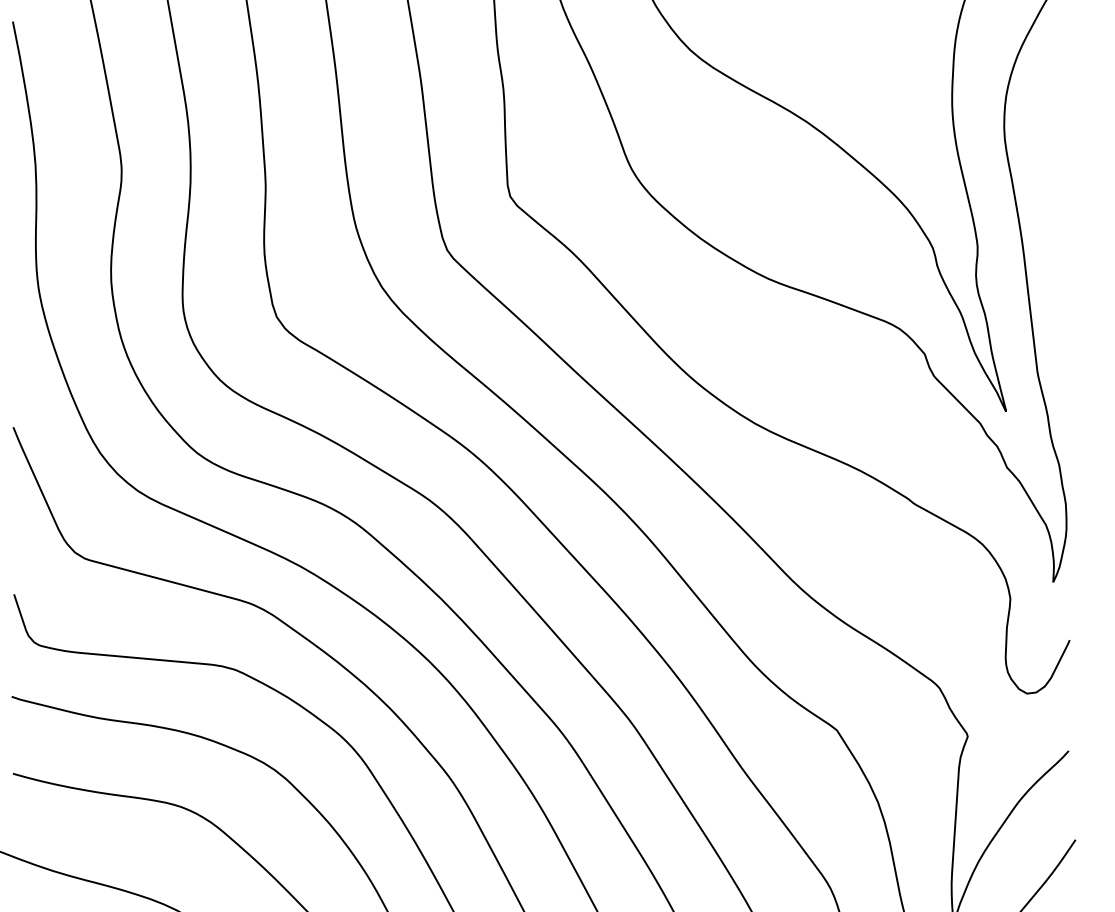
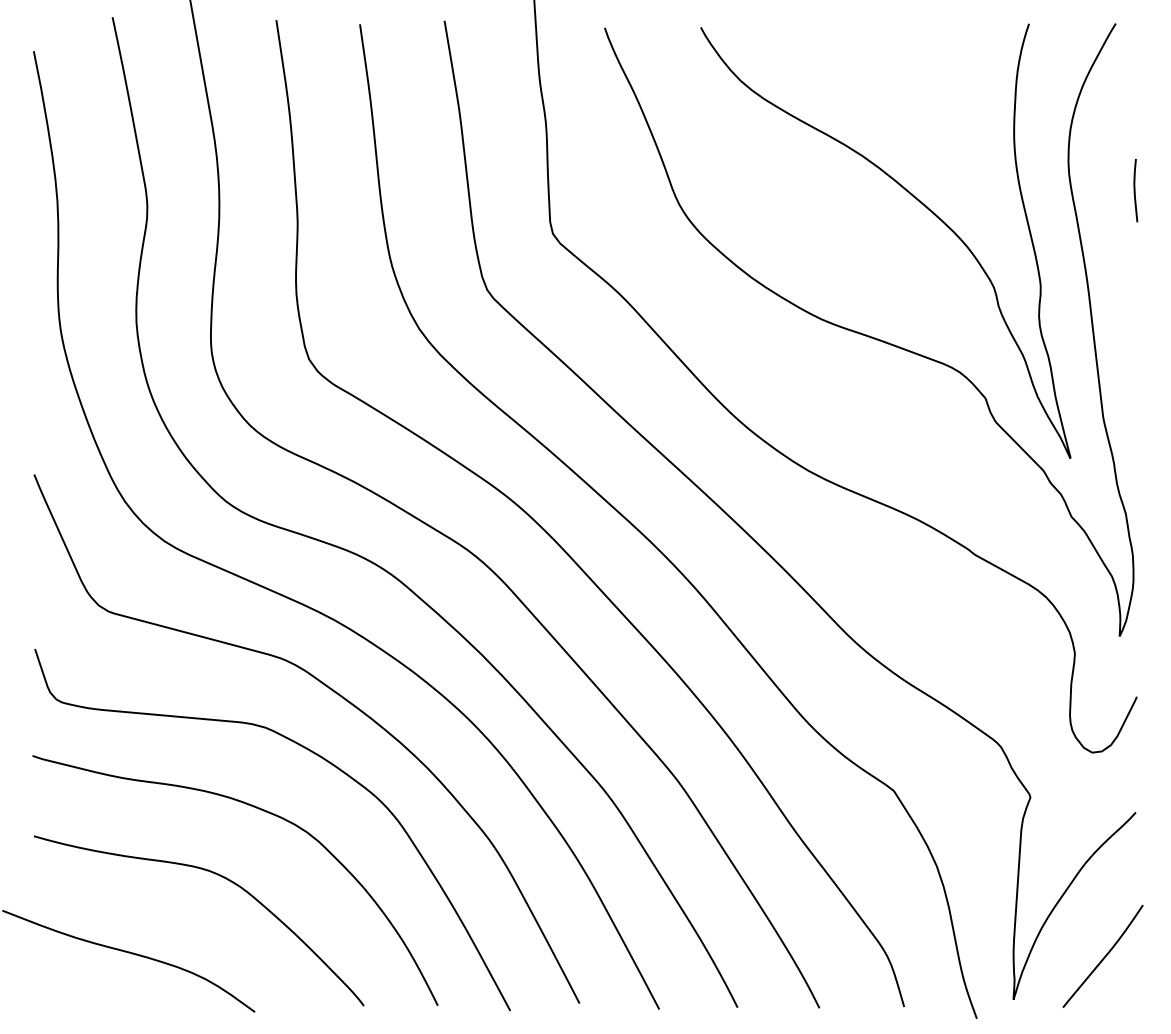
line: (1068, 155) -> (1135, 190), added

